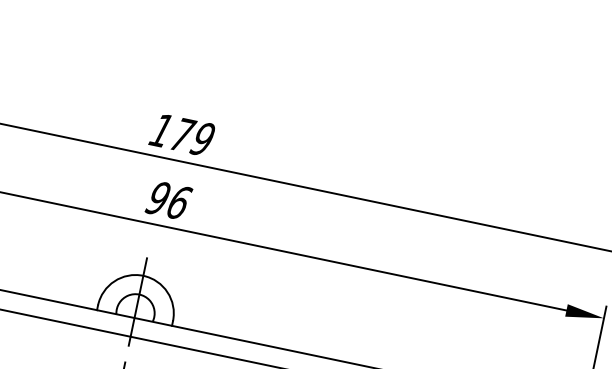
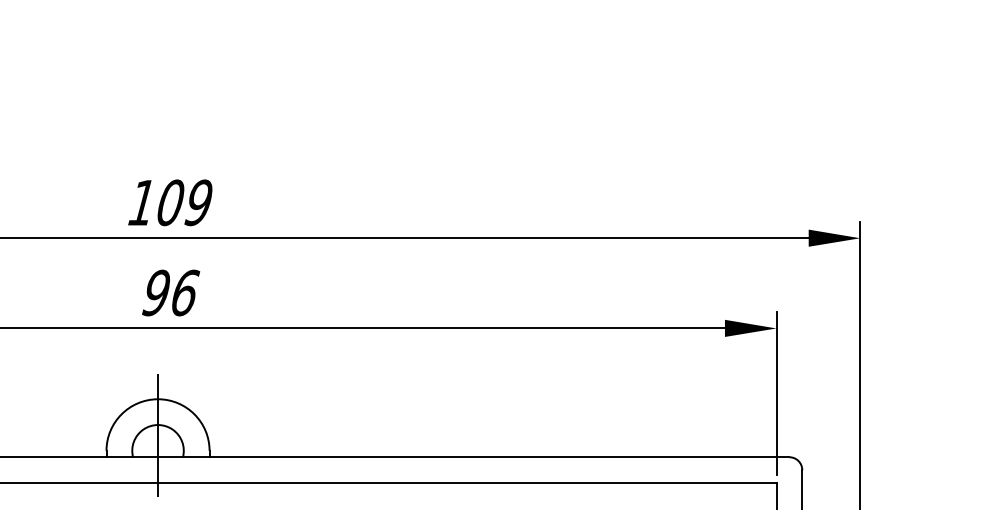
text: (183, 134) -> (172, 202), 179 -> 109

